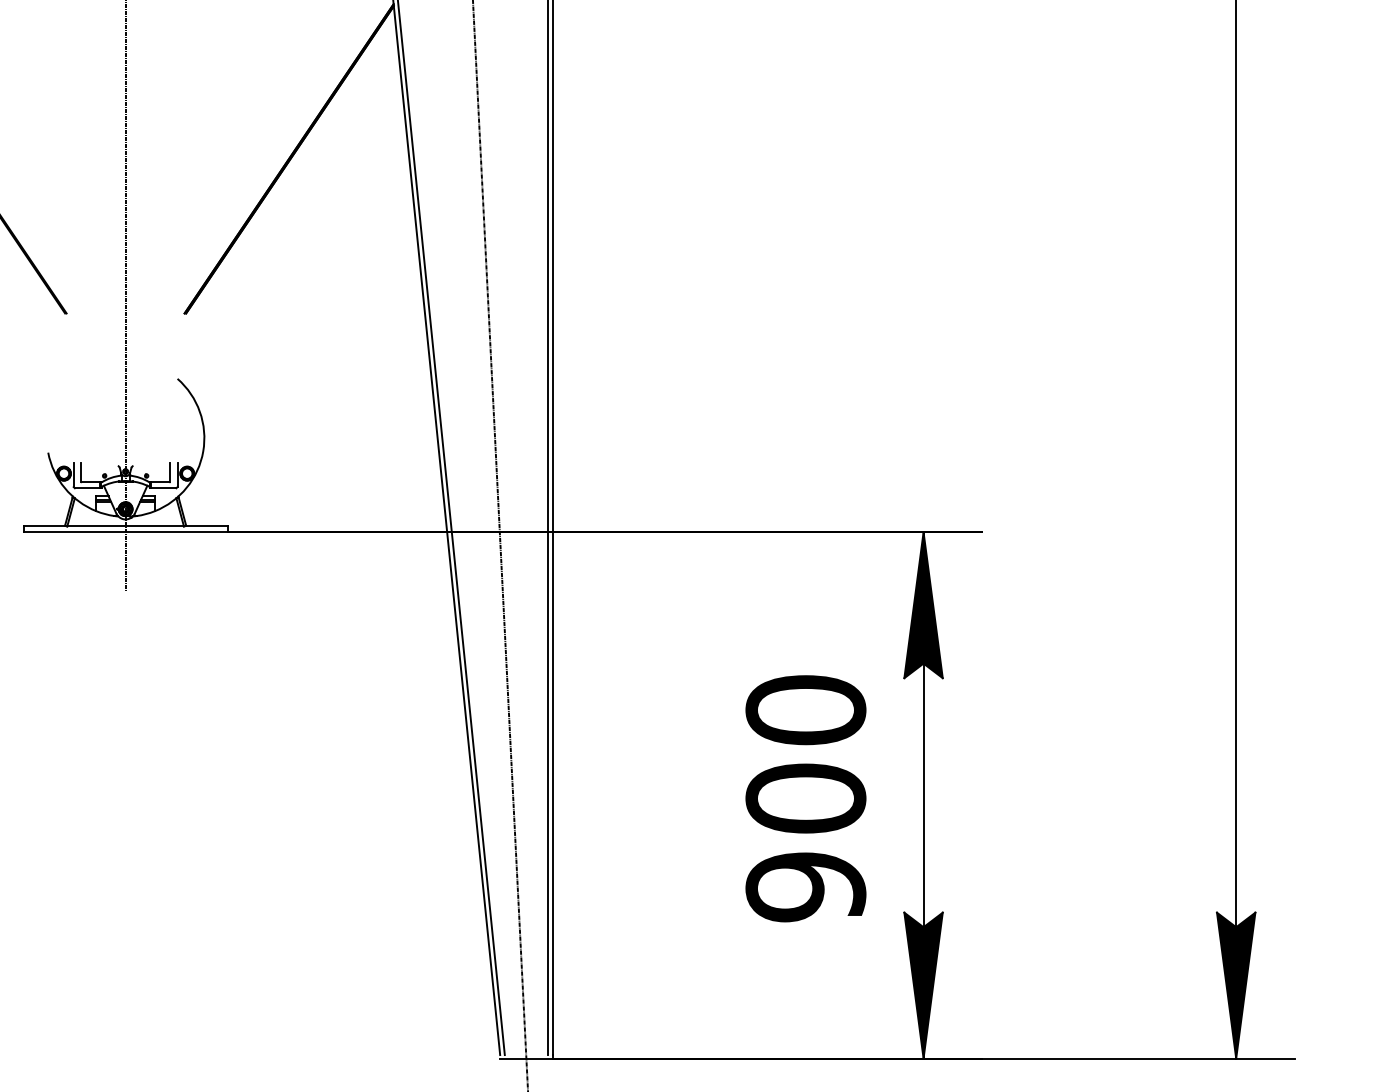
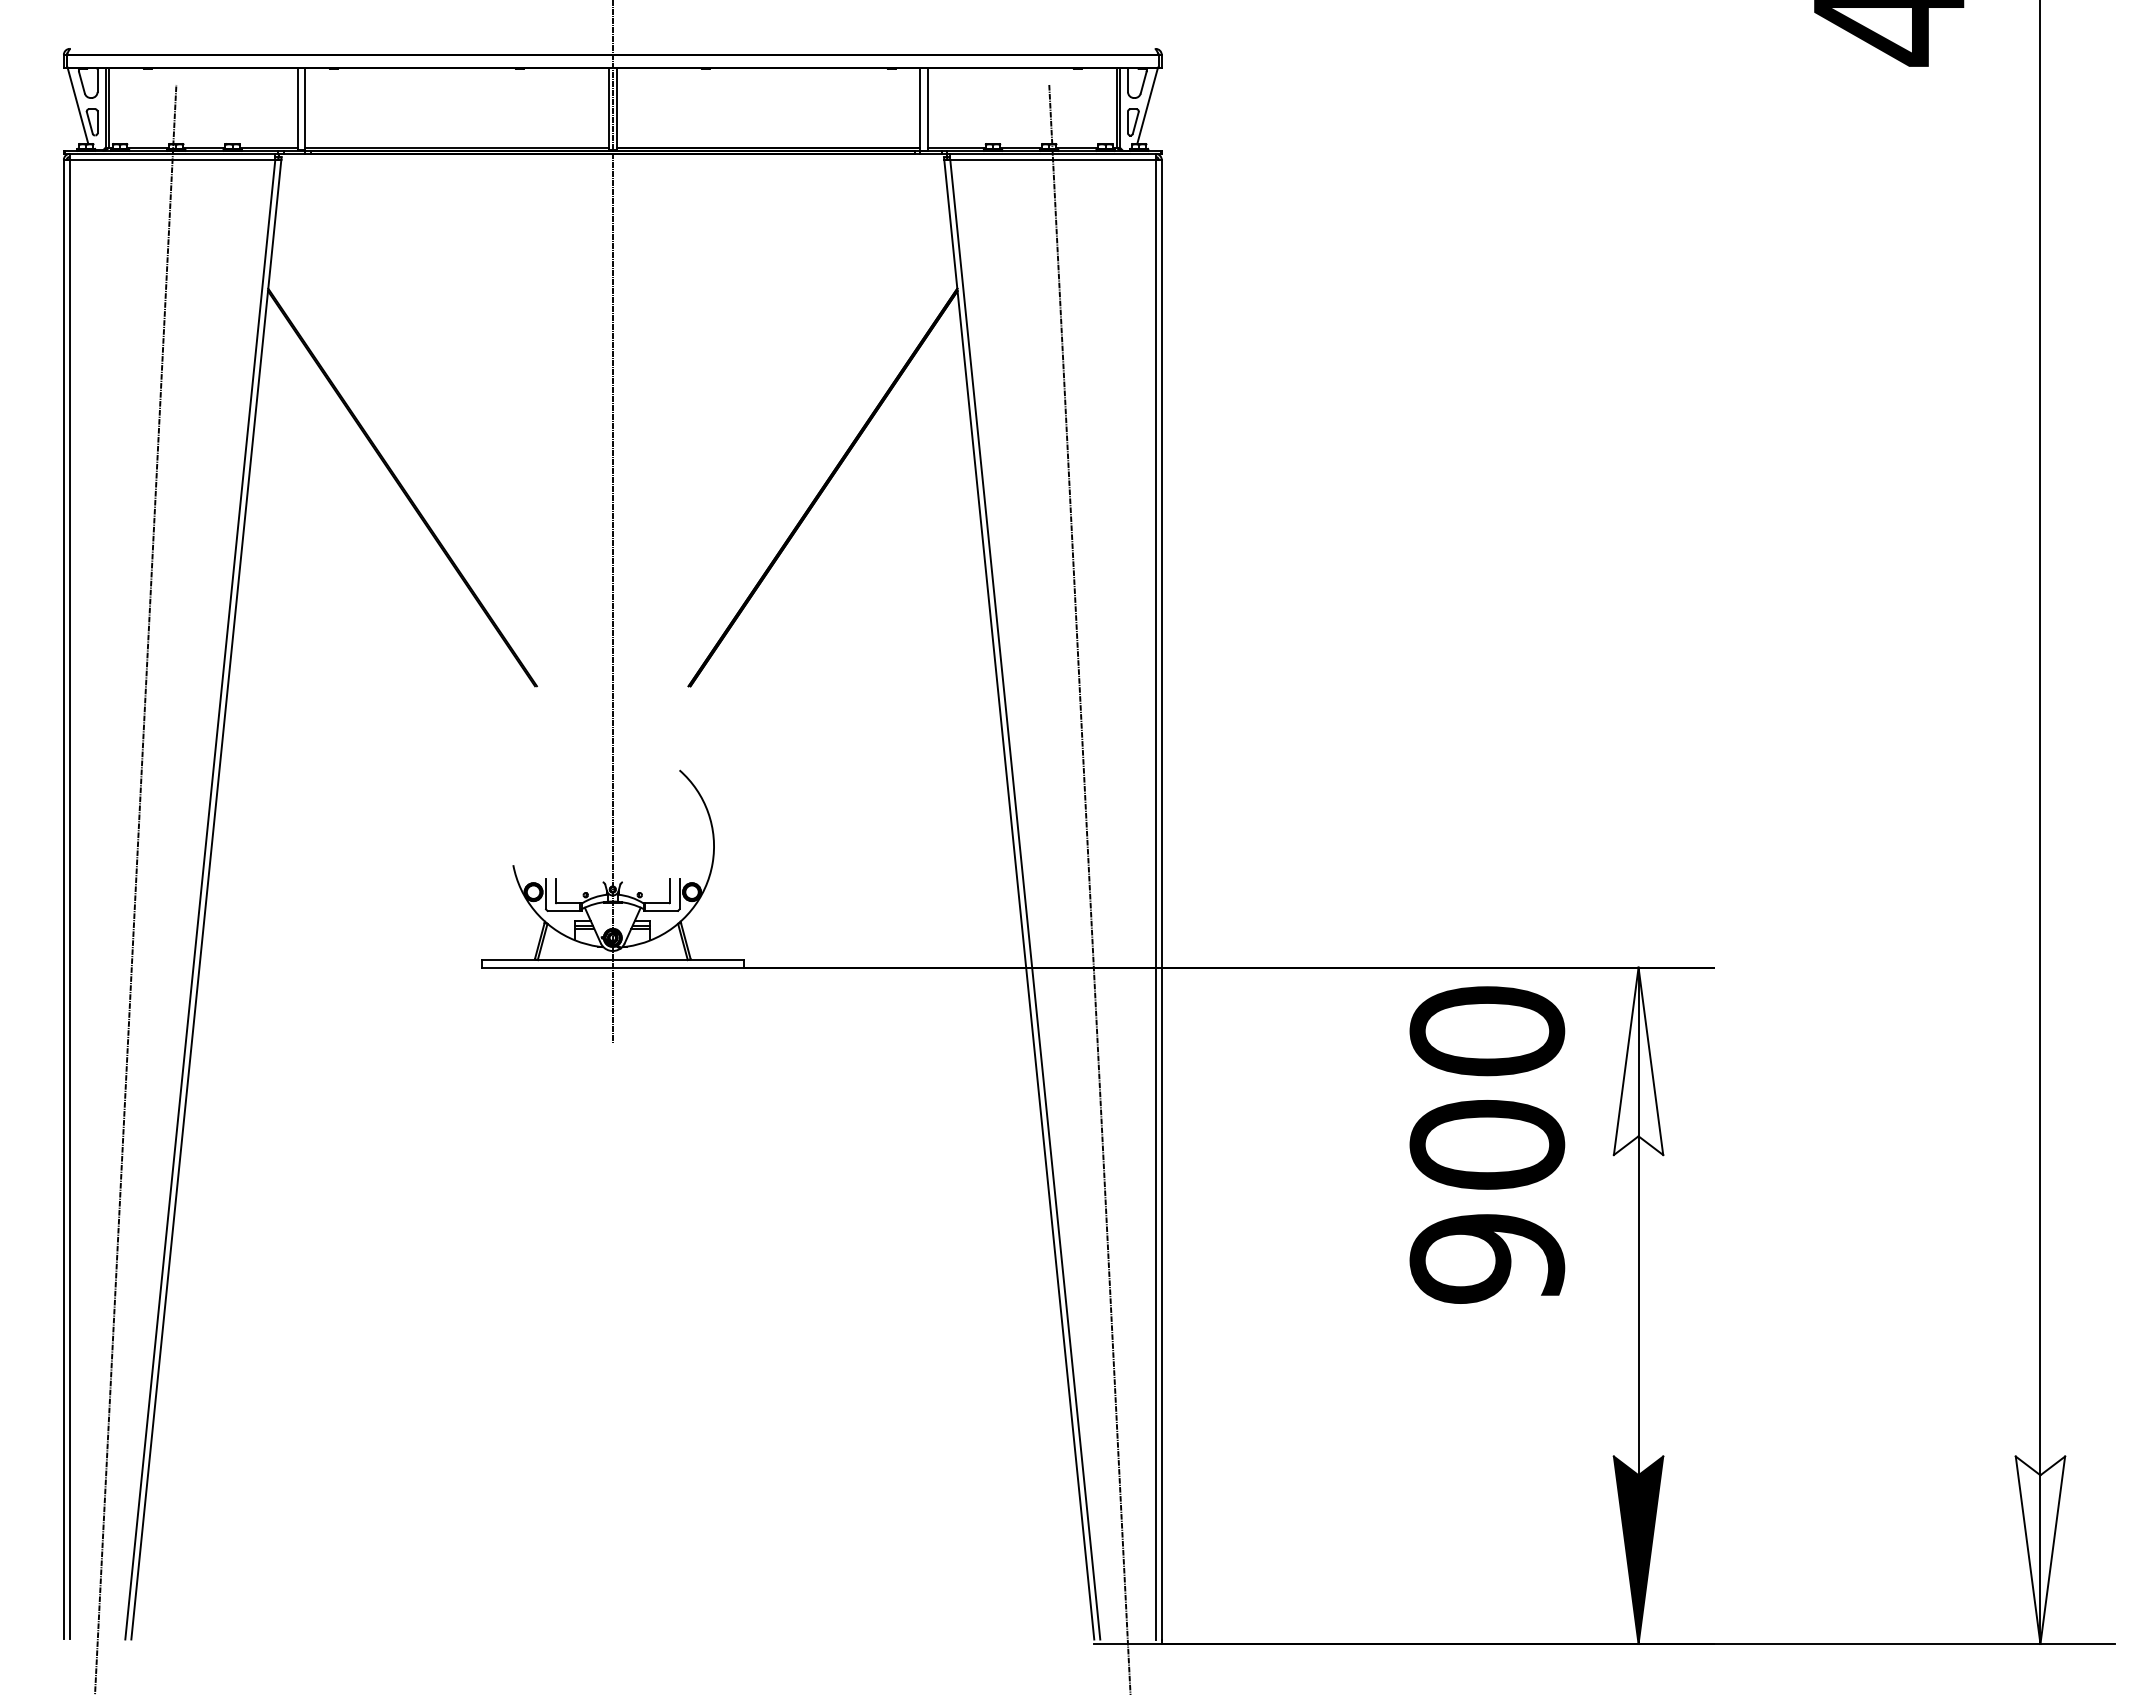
fill: (923, 605) -> (1638, 1061), removed
text: (806, 798) -> (1487, 1144), moved
fill: (1236, 985) -> (2040, 1550), removed

